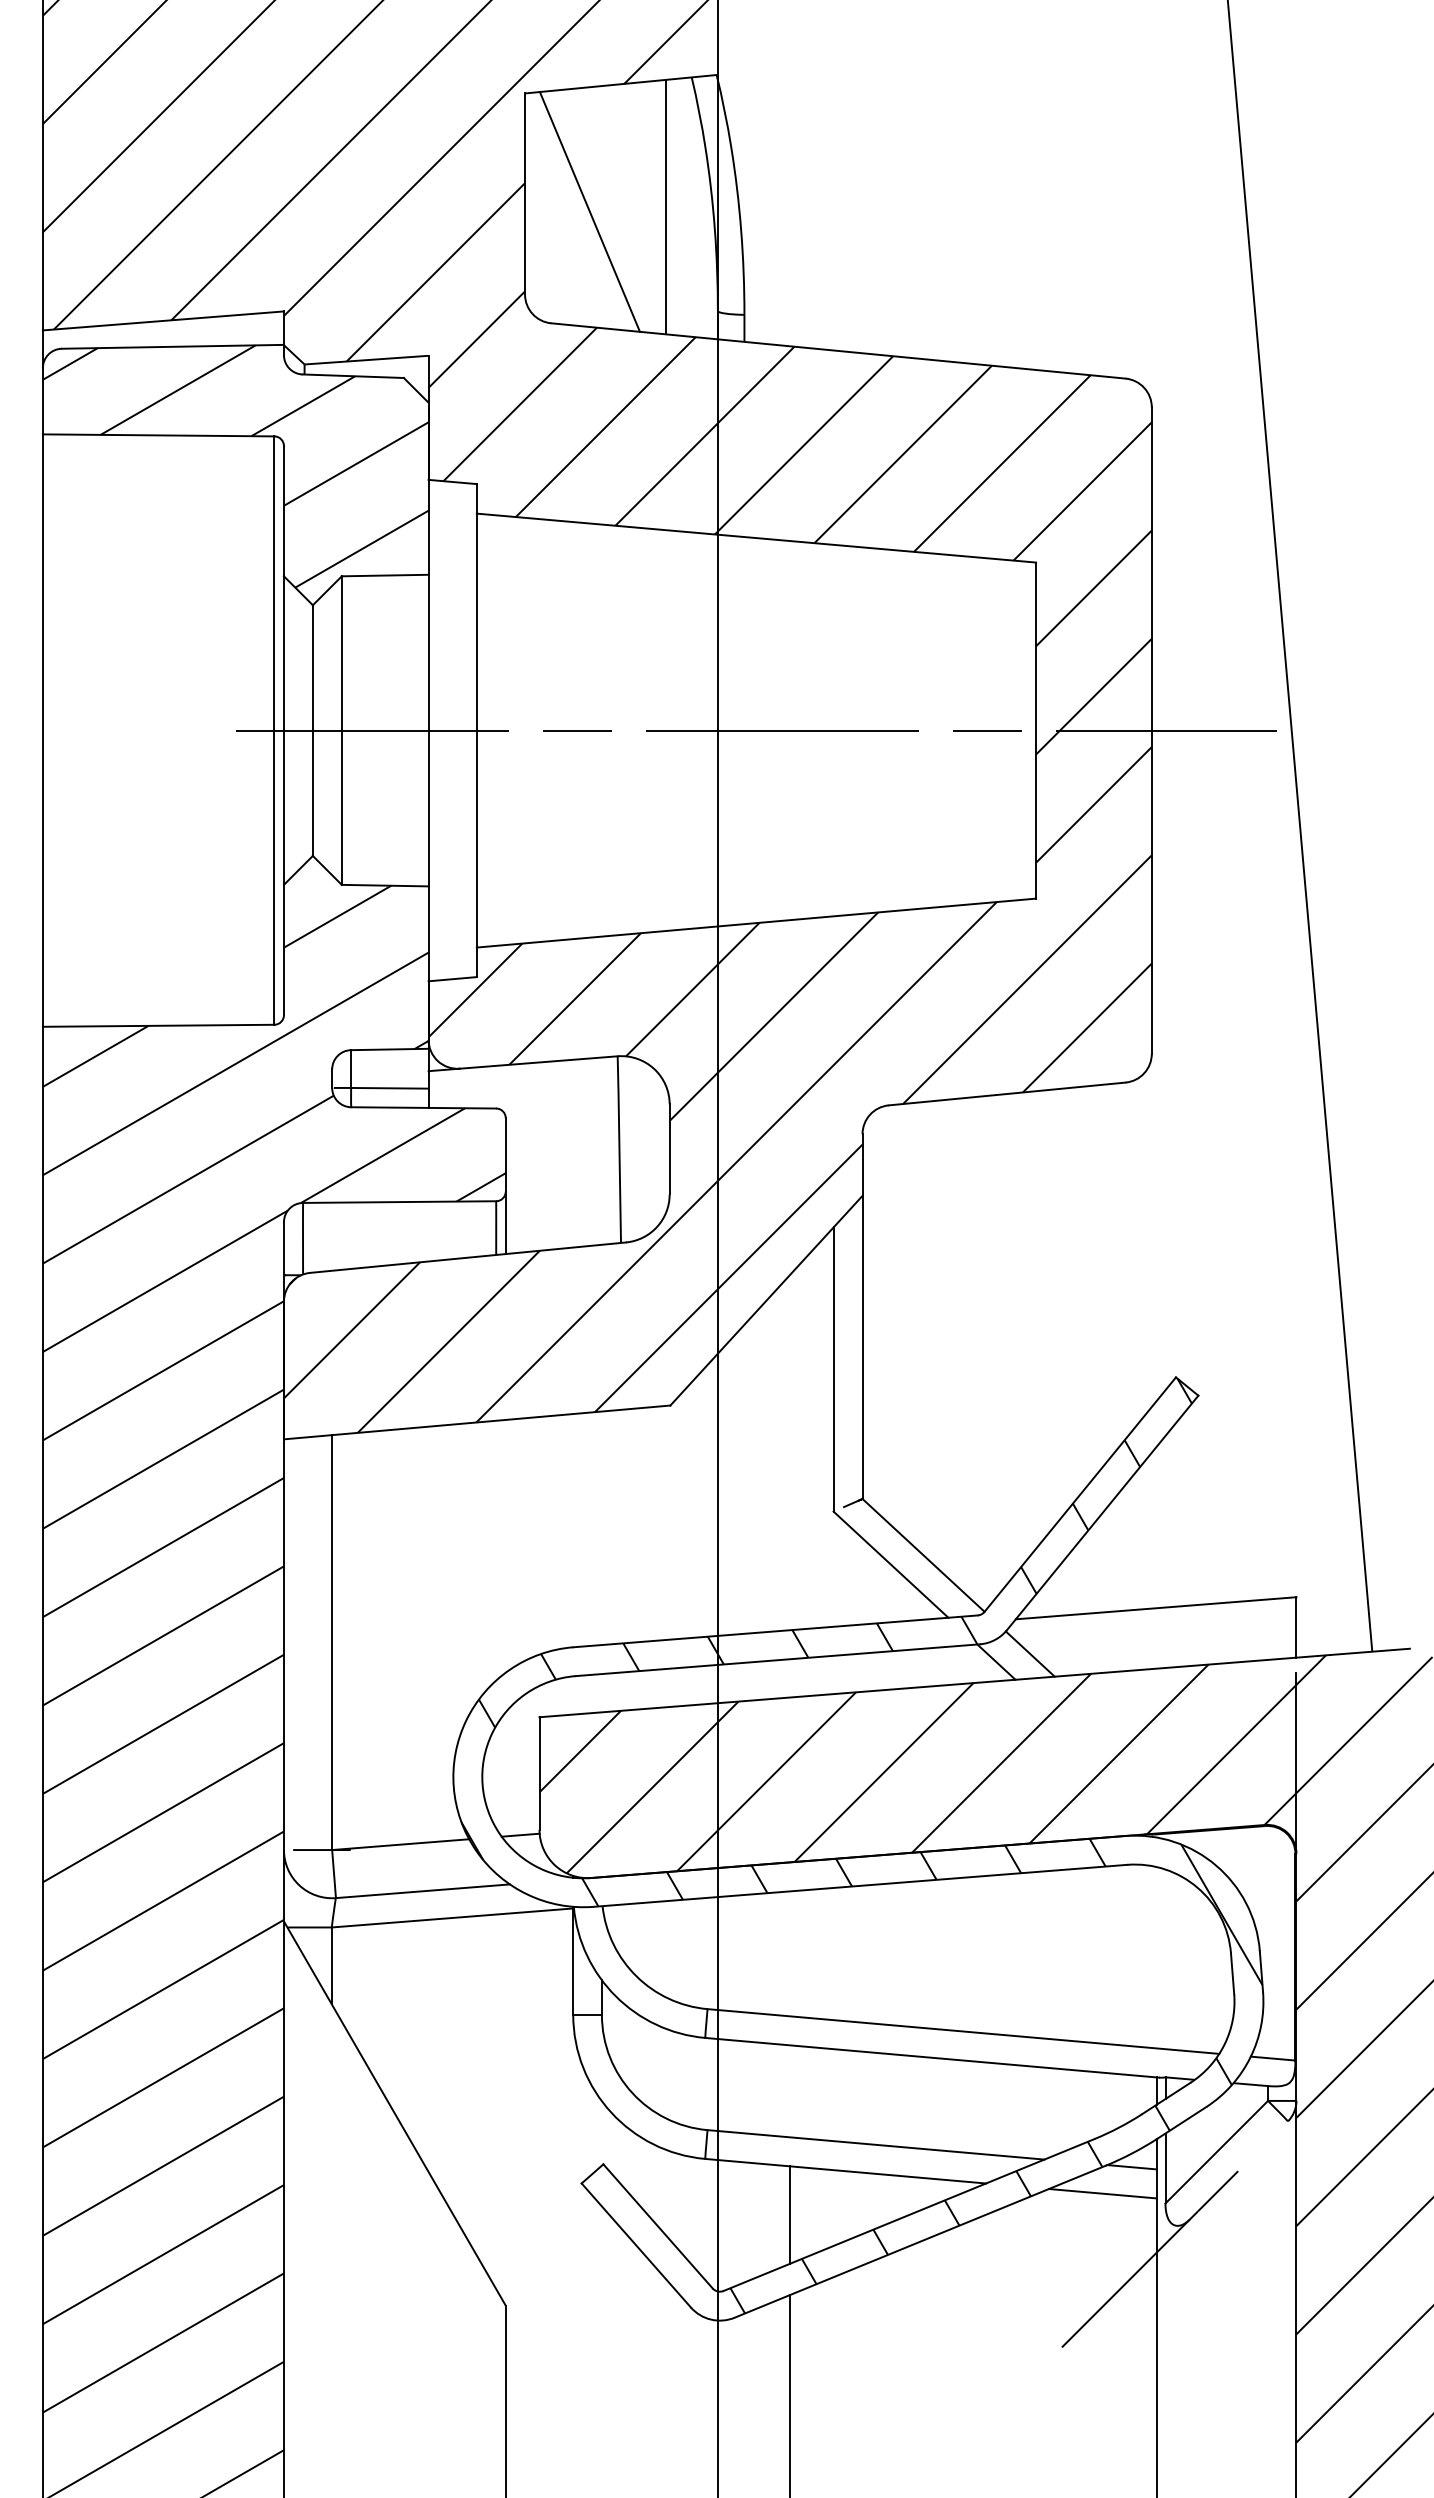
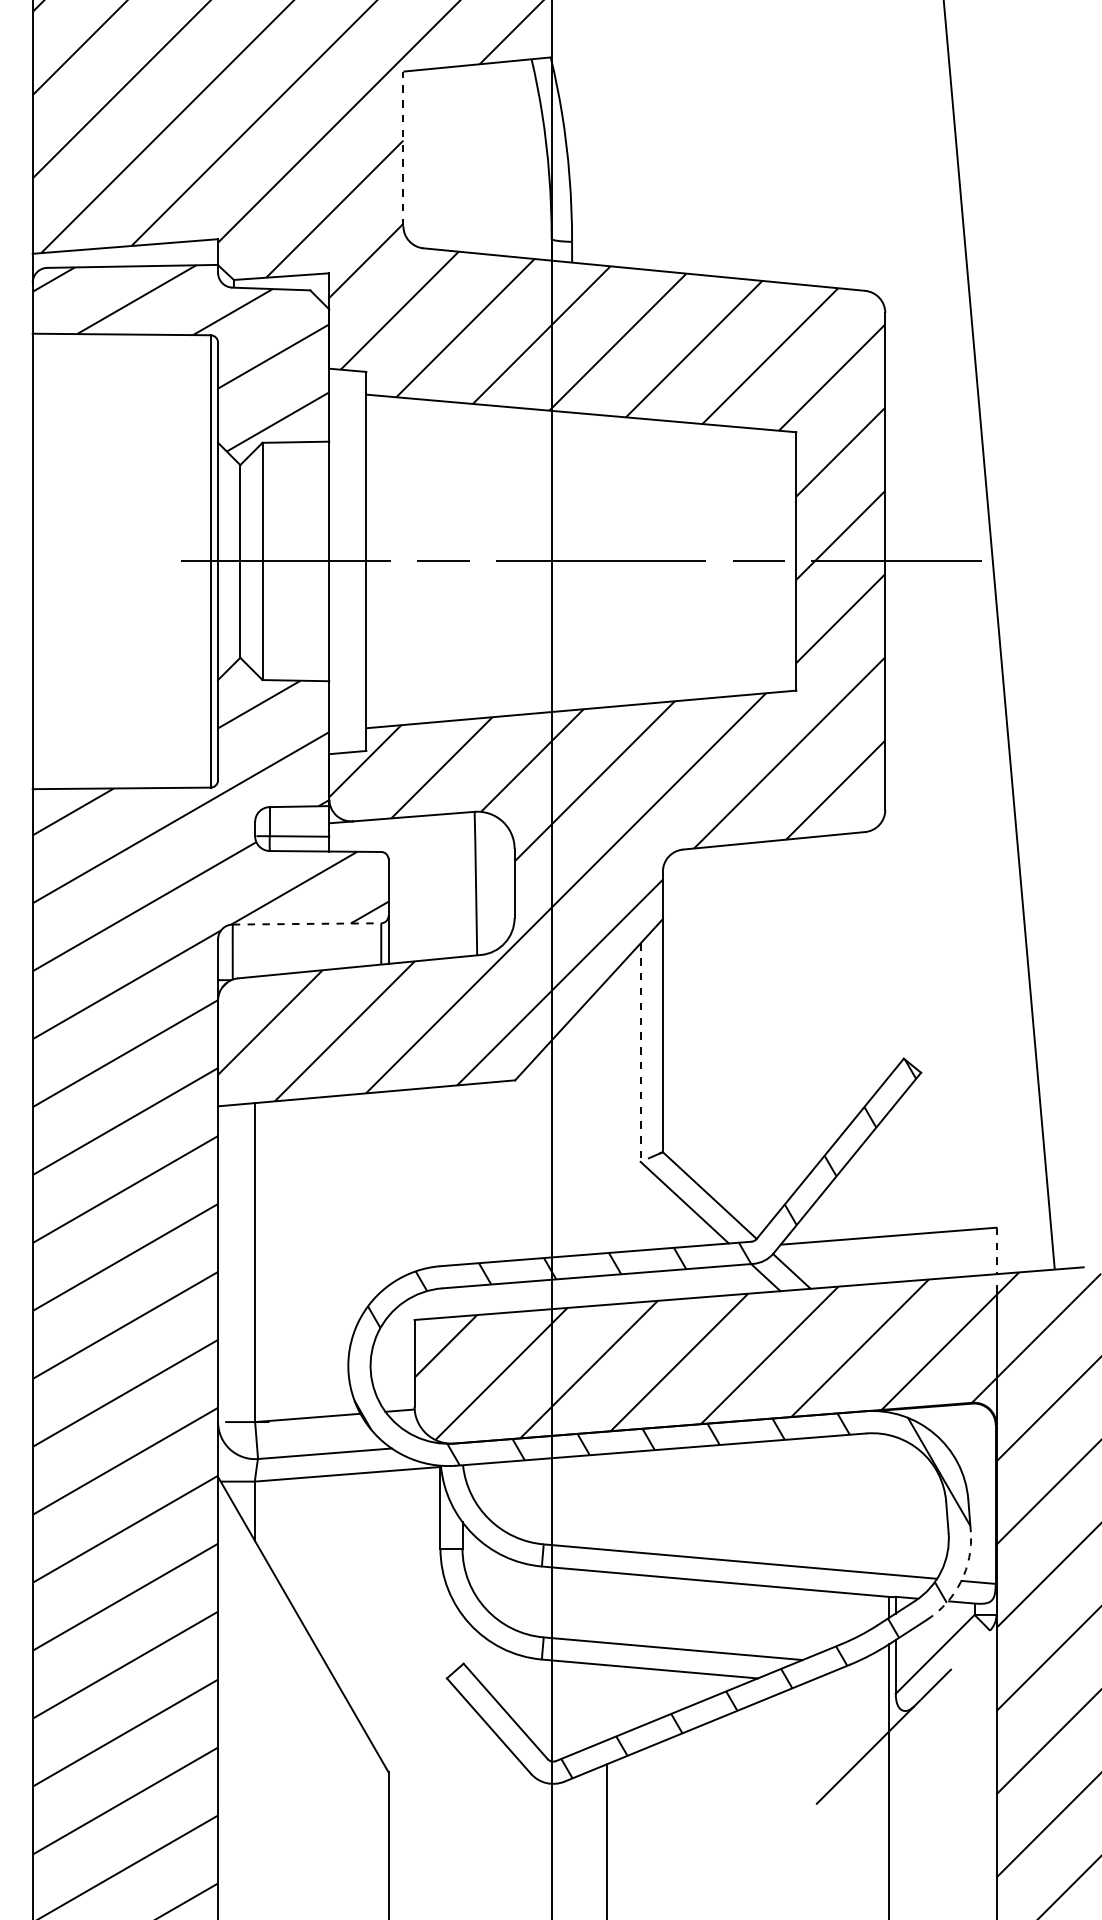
line: (525, 193) -> (403, 148), solid -> dashed
line: (666, 206) -> (512, 158), removed
line: (589, 211) -> (452, 162), removed
line: (399, 1202) -> (306, 924), solid -> dashed
line: (833, 1370) -> (640, 1053), solid -> dashed
line: (1296, 1627) -> (996, 1250), solid -> dashed
arc: (1250, 2057) -> (961, 1581), solid -> dashed
line: (1131, 2167) -> (869, 1666), removed
line: (1102, 2193) -> (847, 1686), removed
line: (790, 2214) -> (607, 1702), removed

